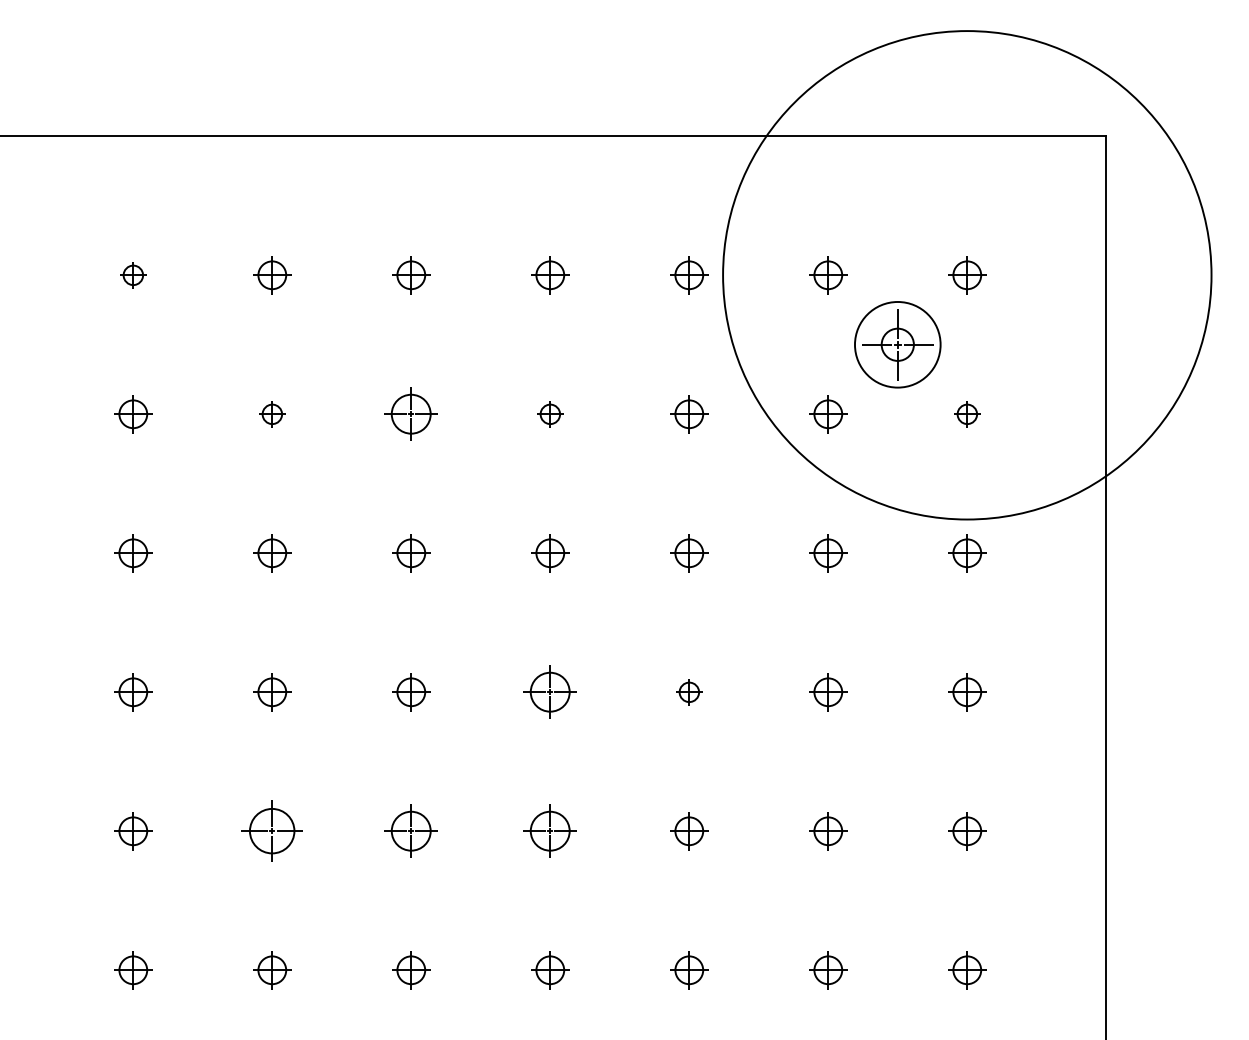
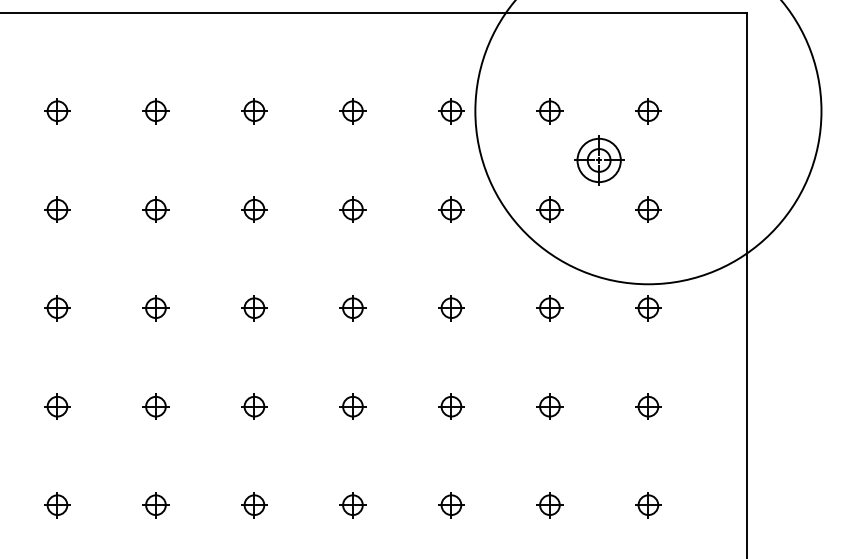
part: (133, 275) -> (57, 111), size x1.43
circle: (897, 344) -> (598, 160), size x0.71
part: (272, 414) -> (156, 209), size x1.43
part: (411, 414) -> (254, 209), size x0.71
part: (550, 414) -> (353, 209), size x1.43
part: (967, 414) -> (648, 209), size x1.43
part: (550, 692) -> (353, 406), size x0.71
part: (689, 692) -> (451, 406), size x1.43
part: (272, 831) -> (156, 505), size x0.62
part: (411, 831) -> (254, 505), size x0.71
part: (550, 831) -> (353, 505), size x0.71

